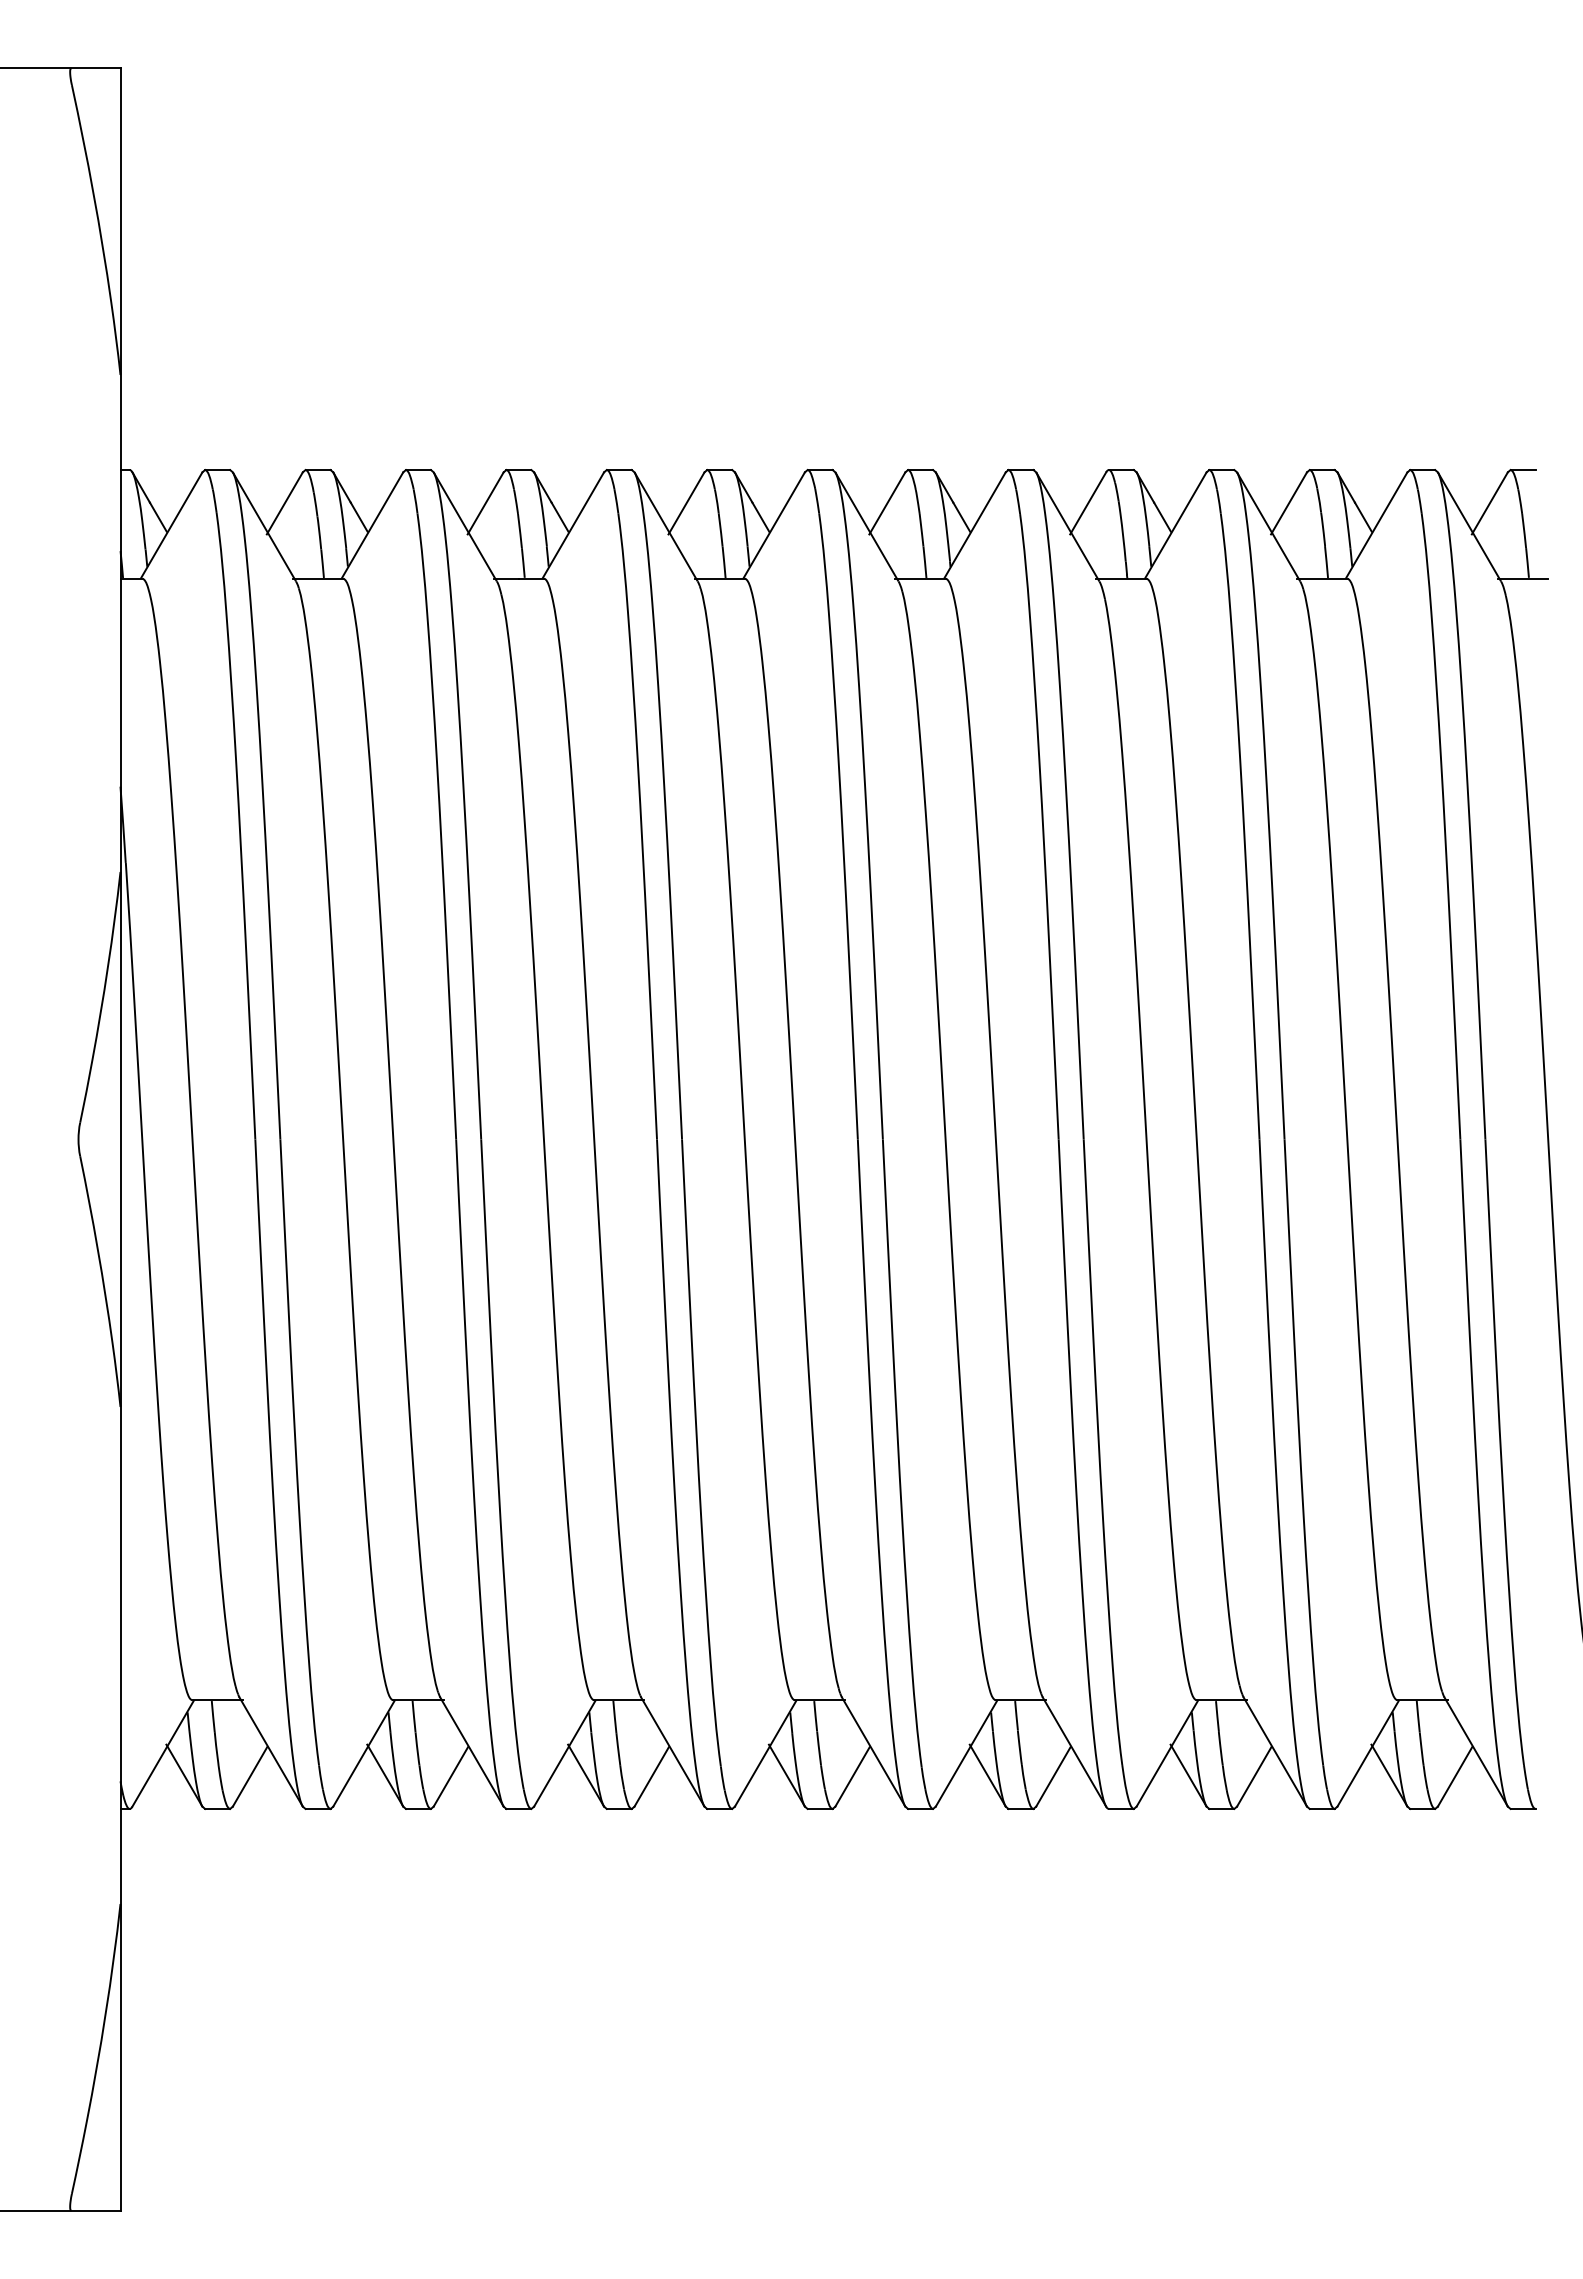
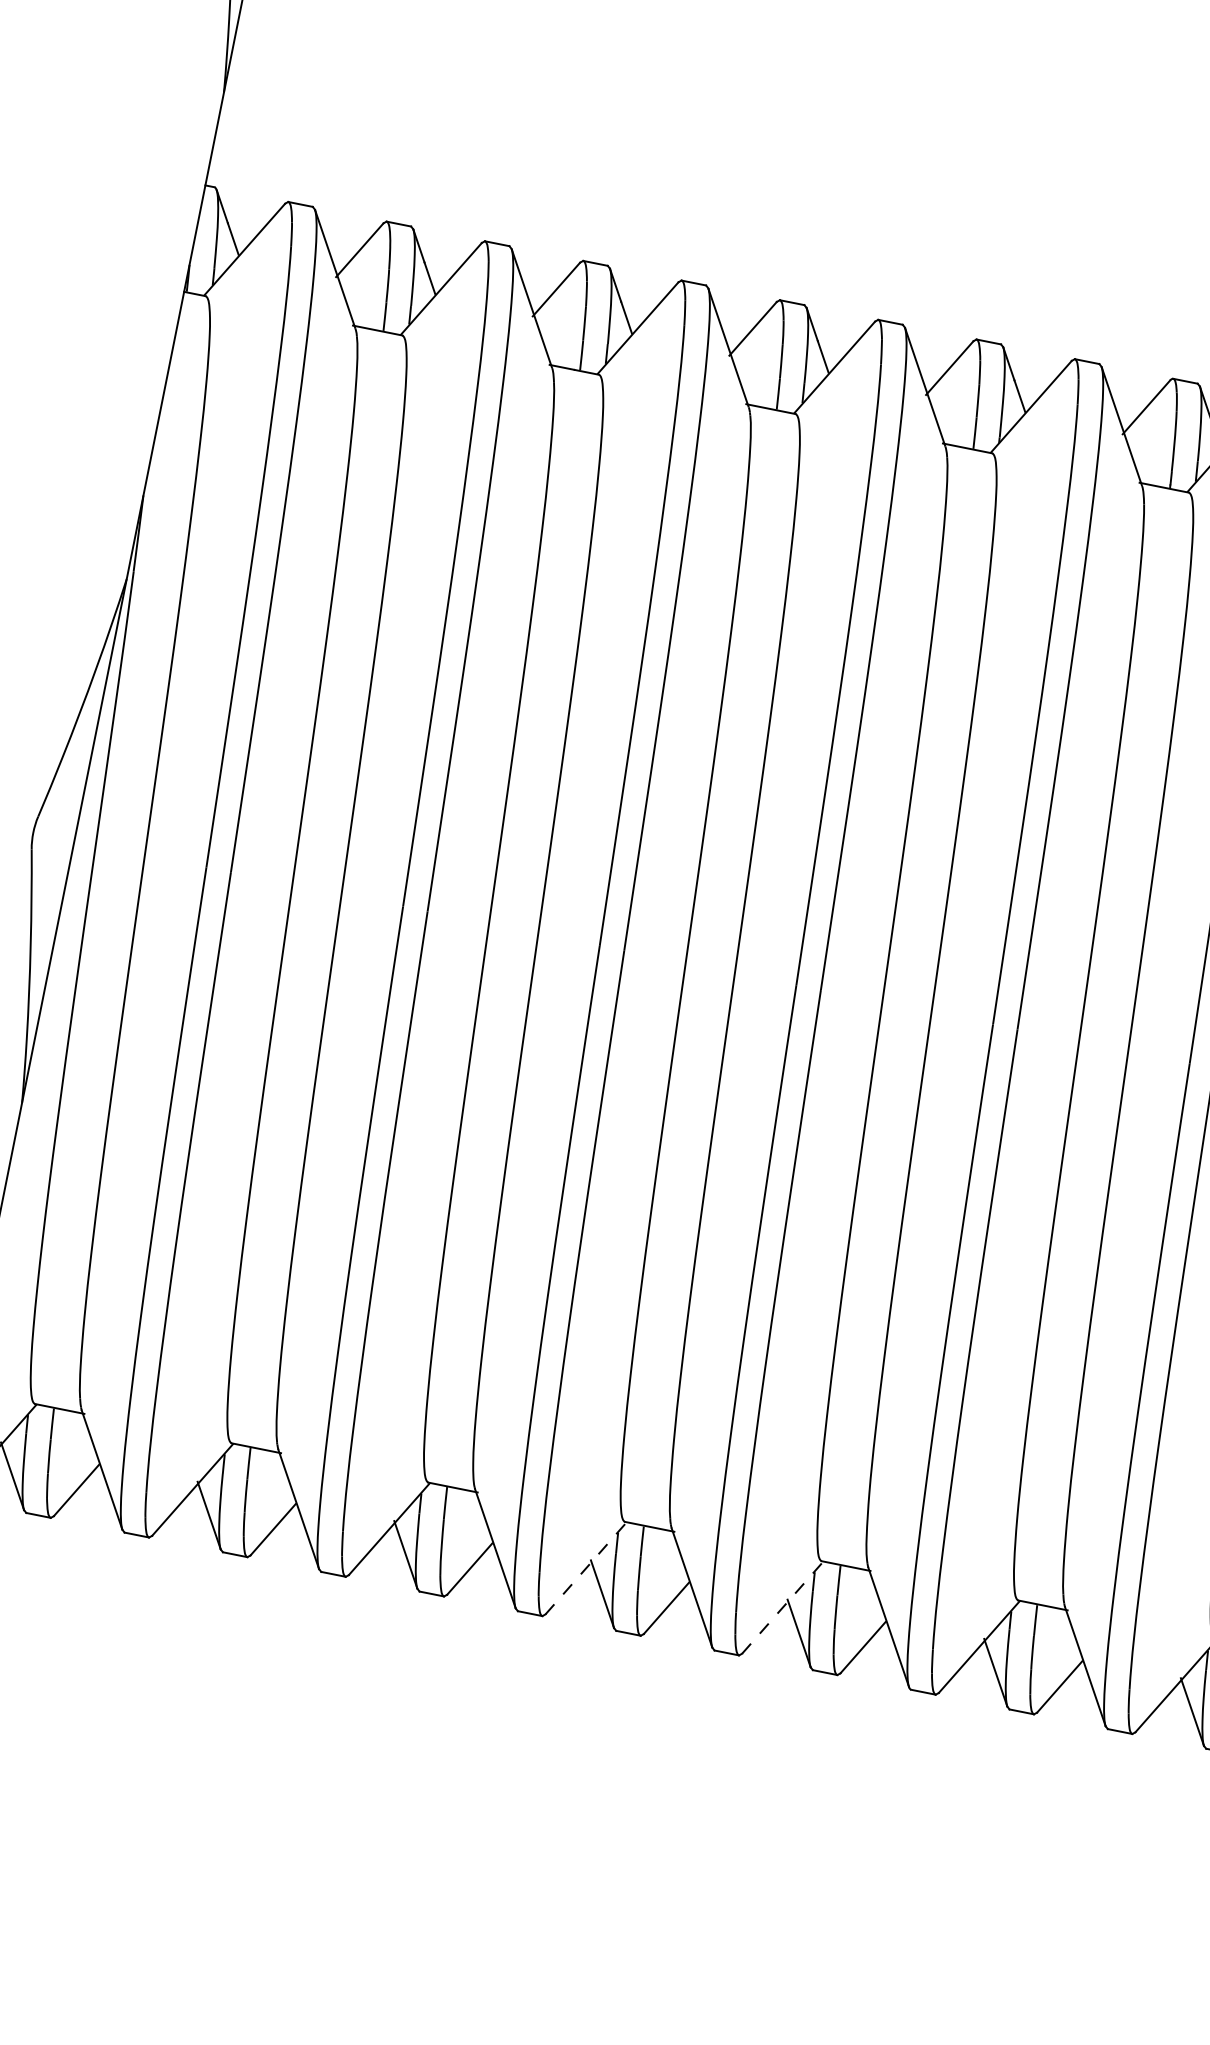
line: (765, 1753) -> (585, 1568), solid -> dashed
line: (966, 1753) -> (782, 1607), solid -> dashed

